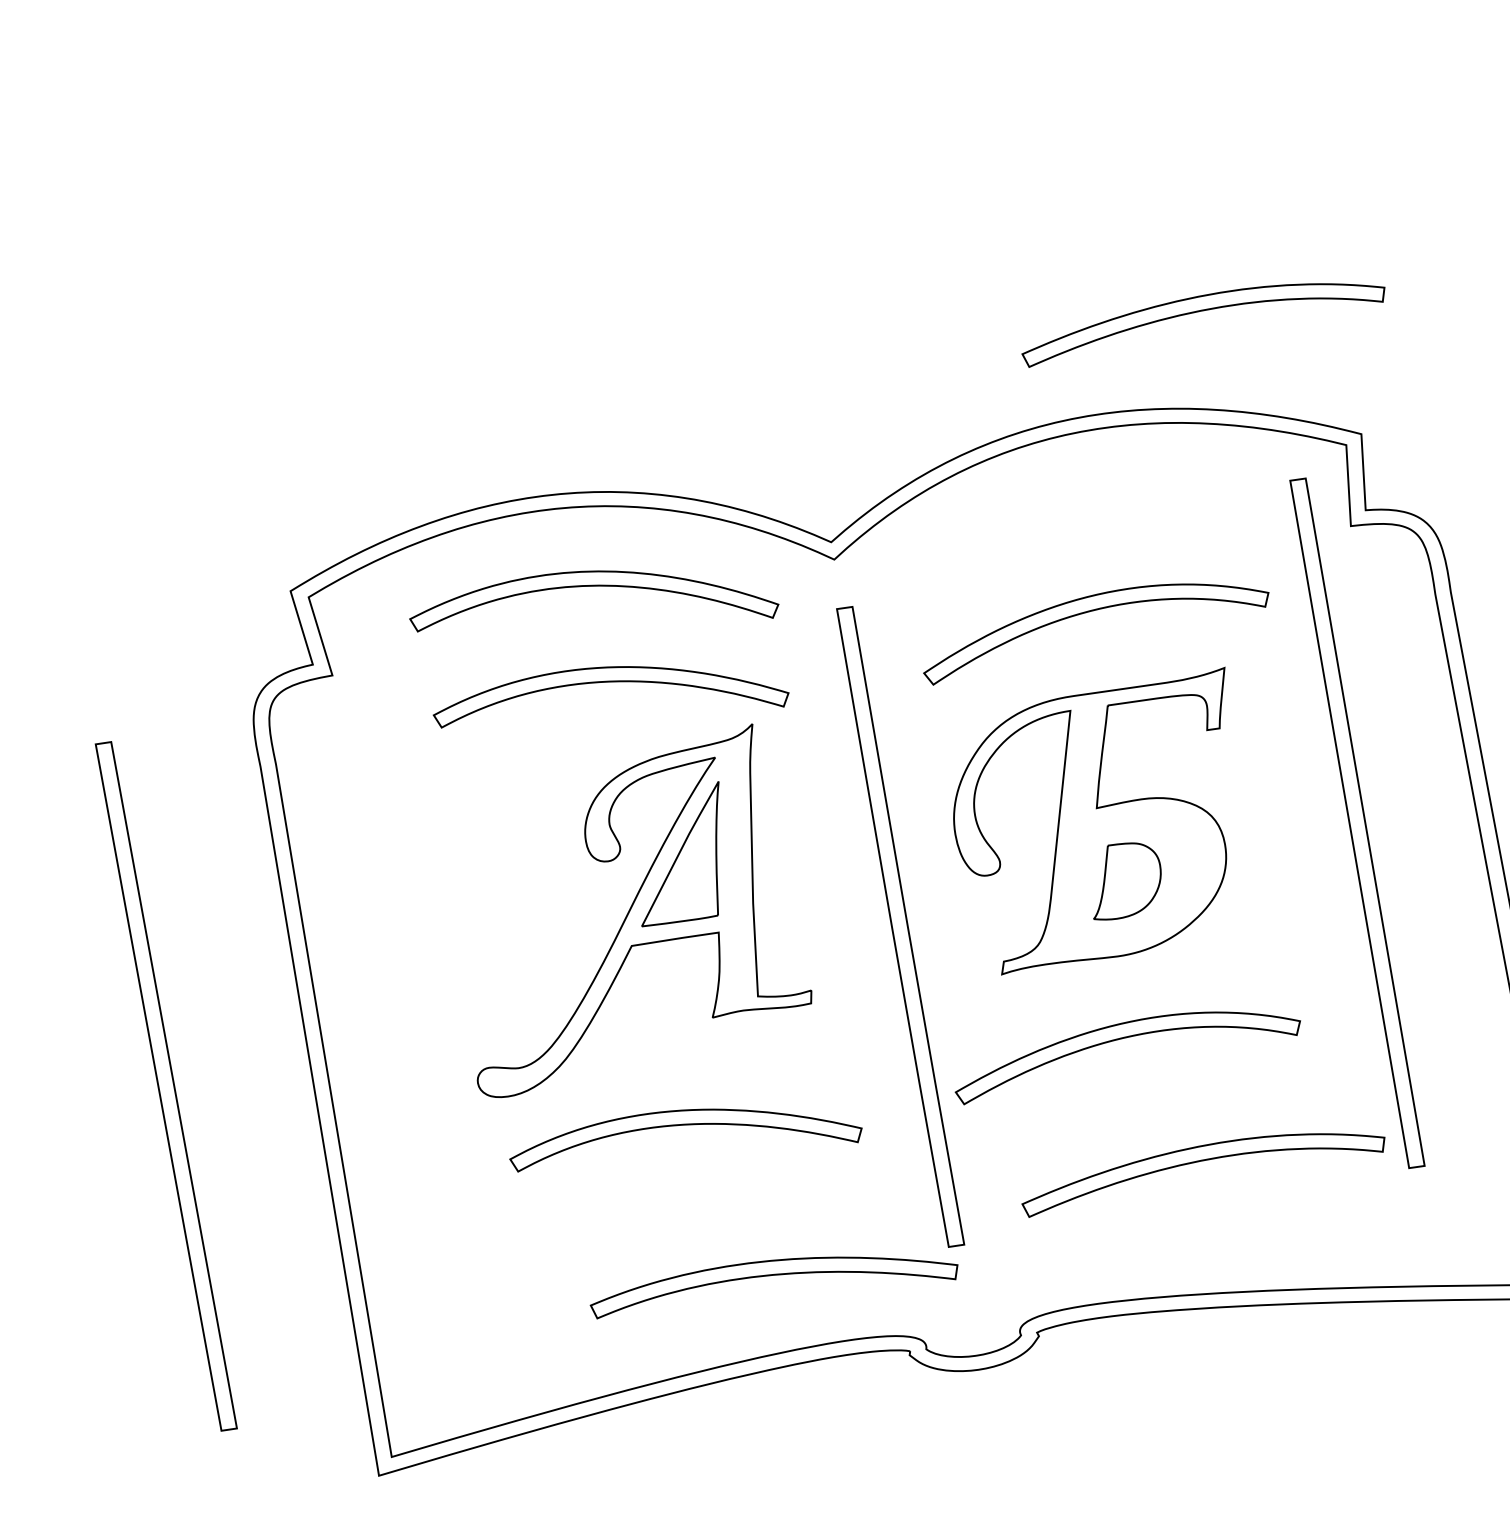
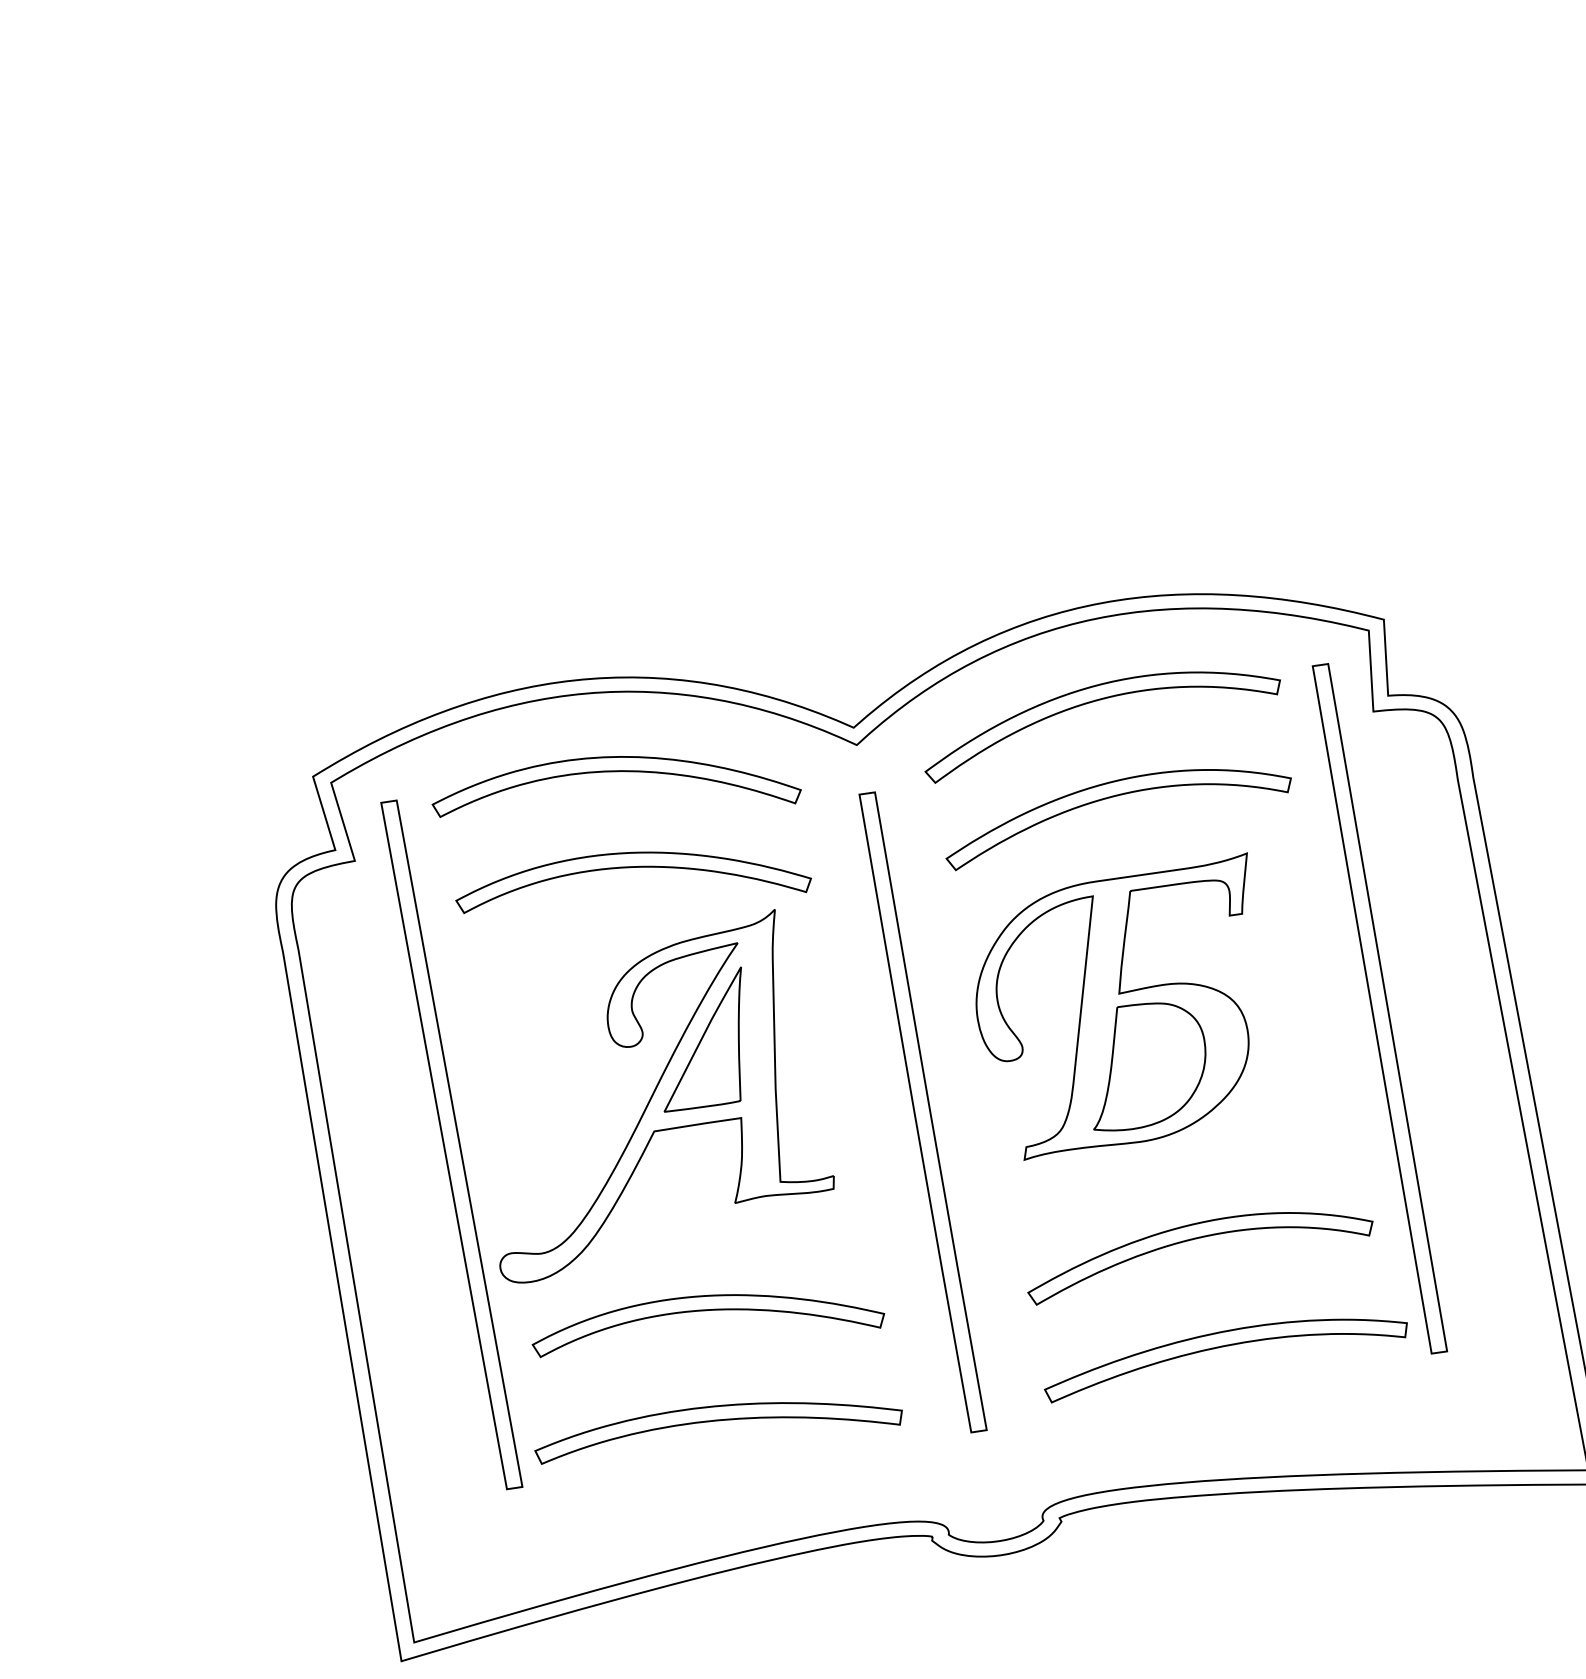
part: (1201, 312) -> (1223, 497), removed
part: (1075, 516) -> (1097, 701), added
part: (1127, 881) -> (1149, 1066), size x1.67
part: (1124, 1039) -> (1196, 1239), moved
part: (166, 1086) -> (451, 1144), moved
part: (774, 1276) -> (718, 1421), moved

